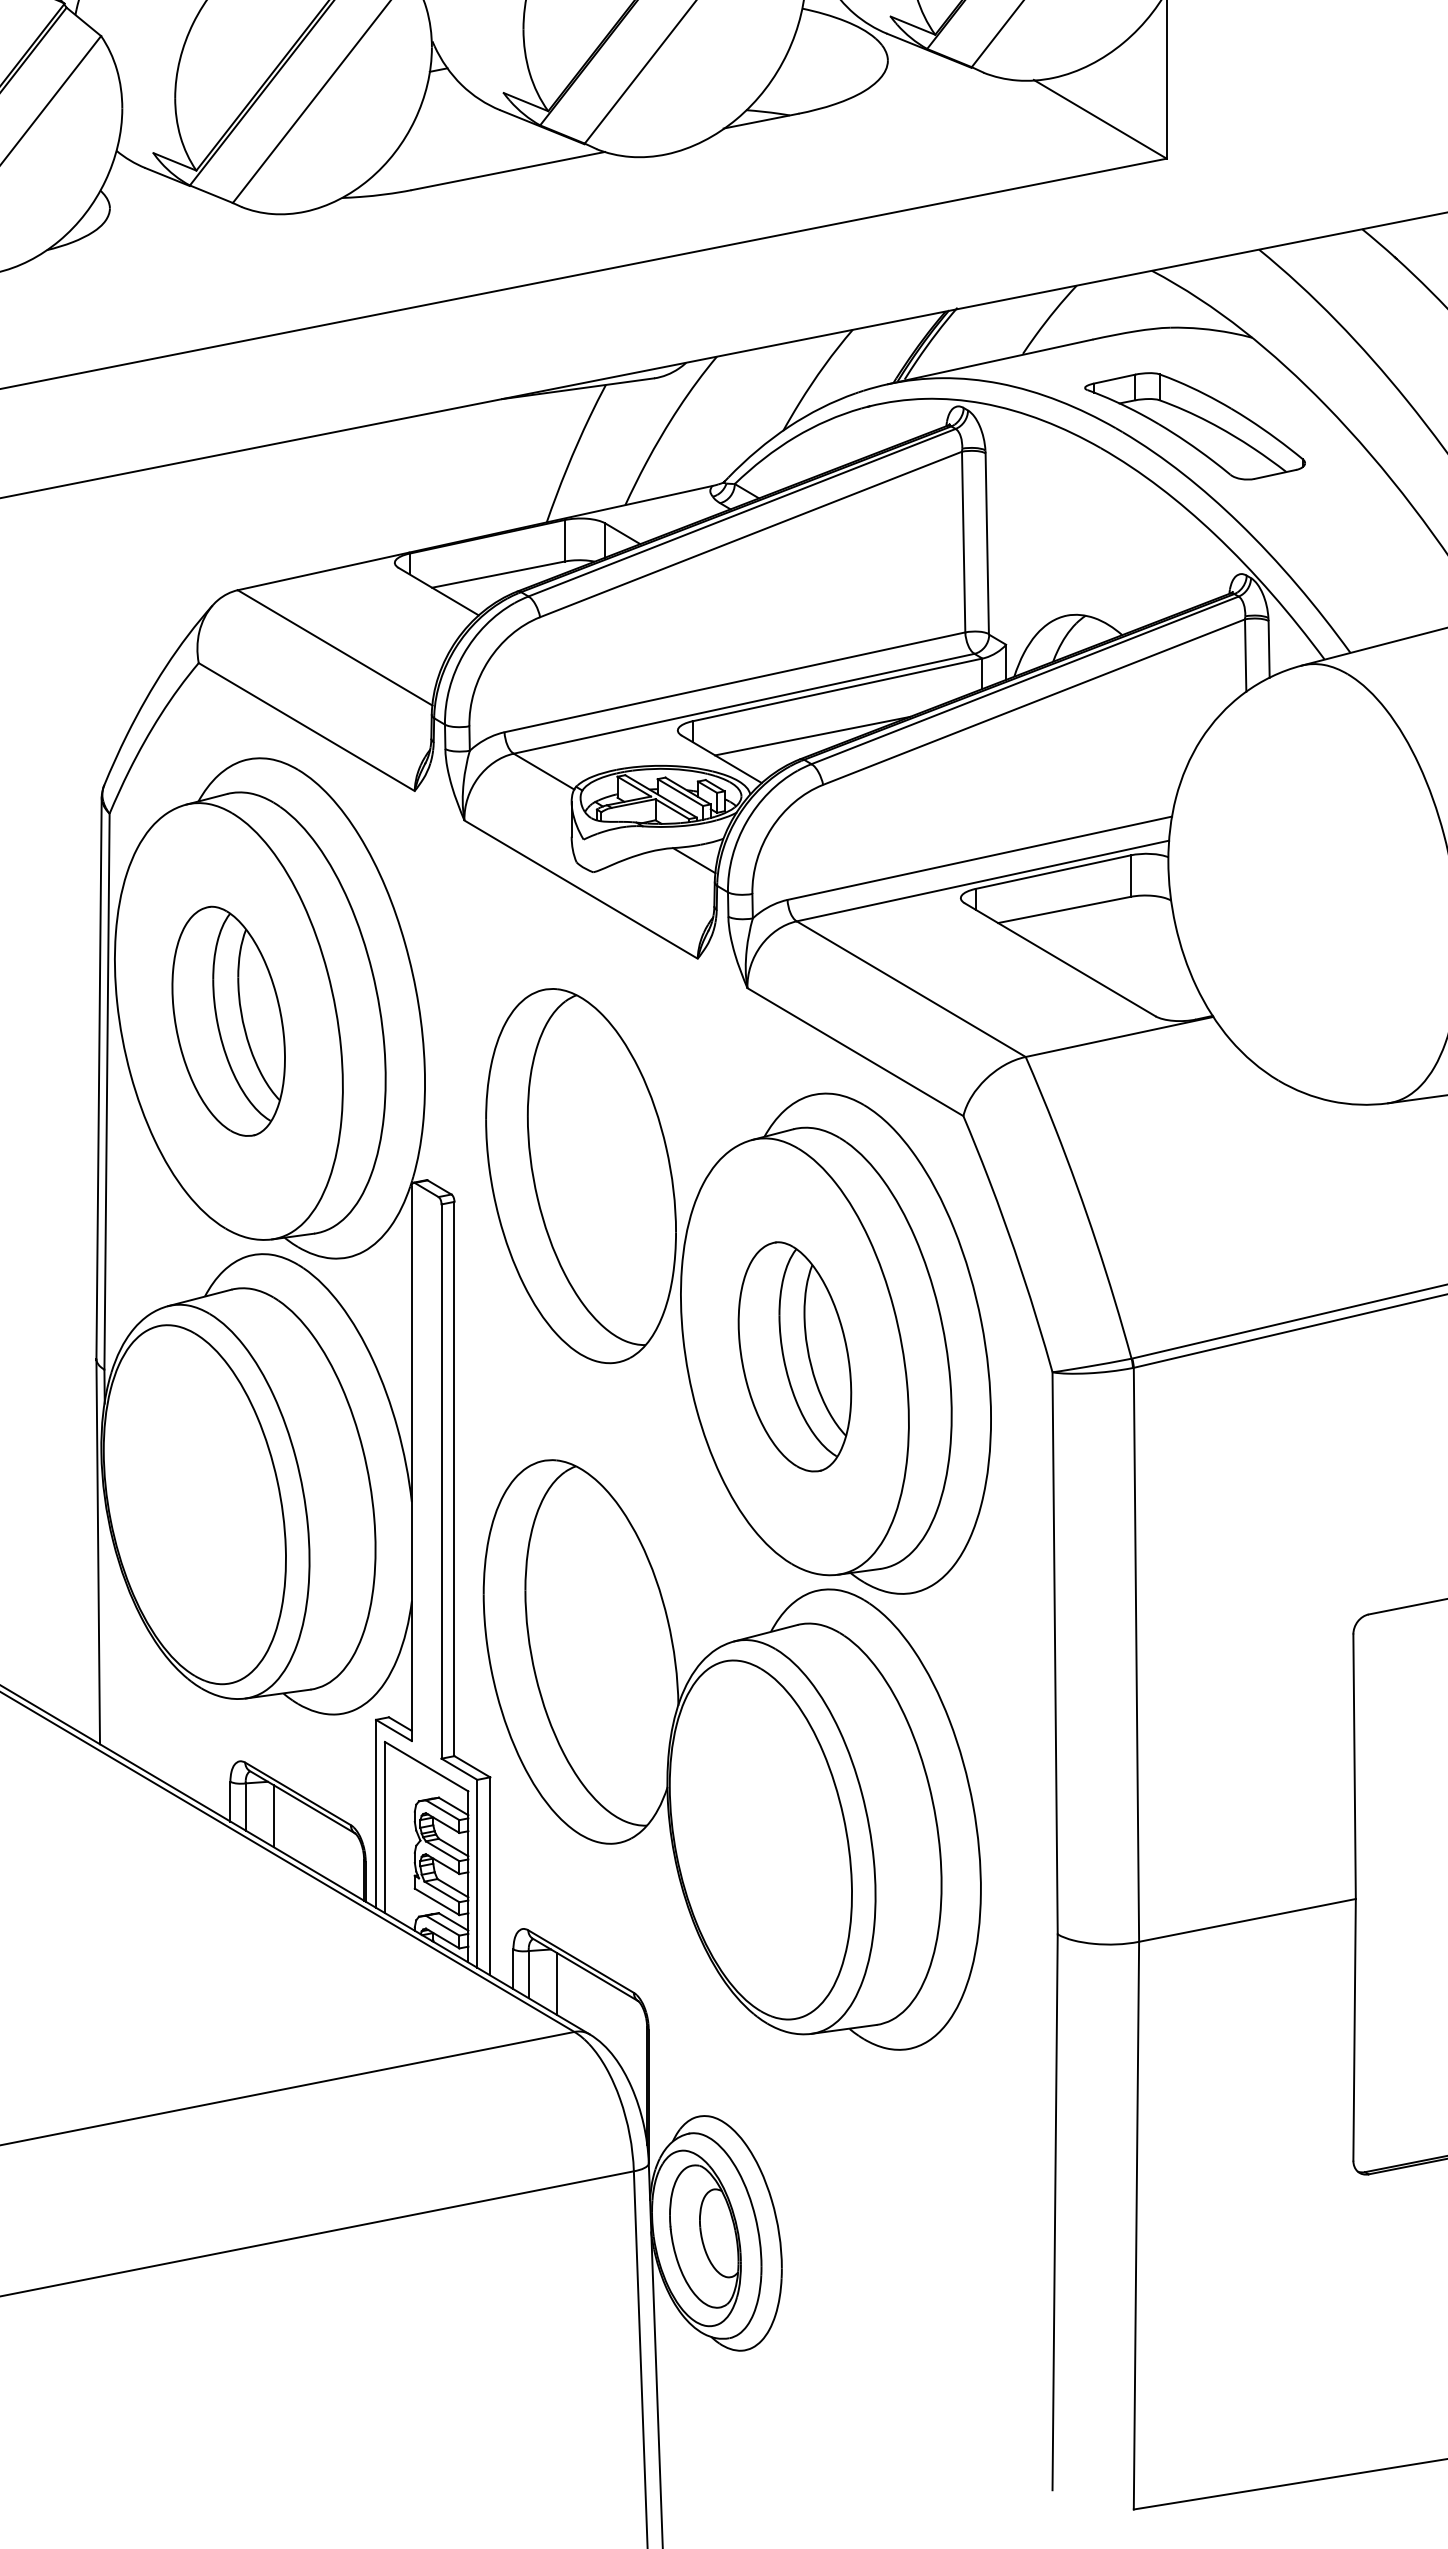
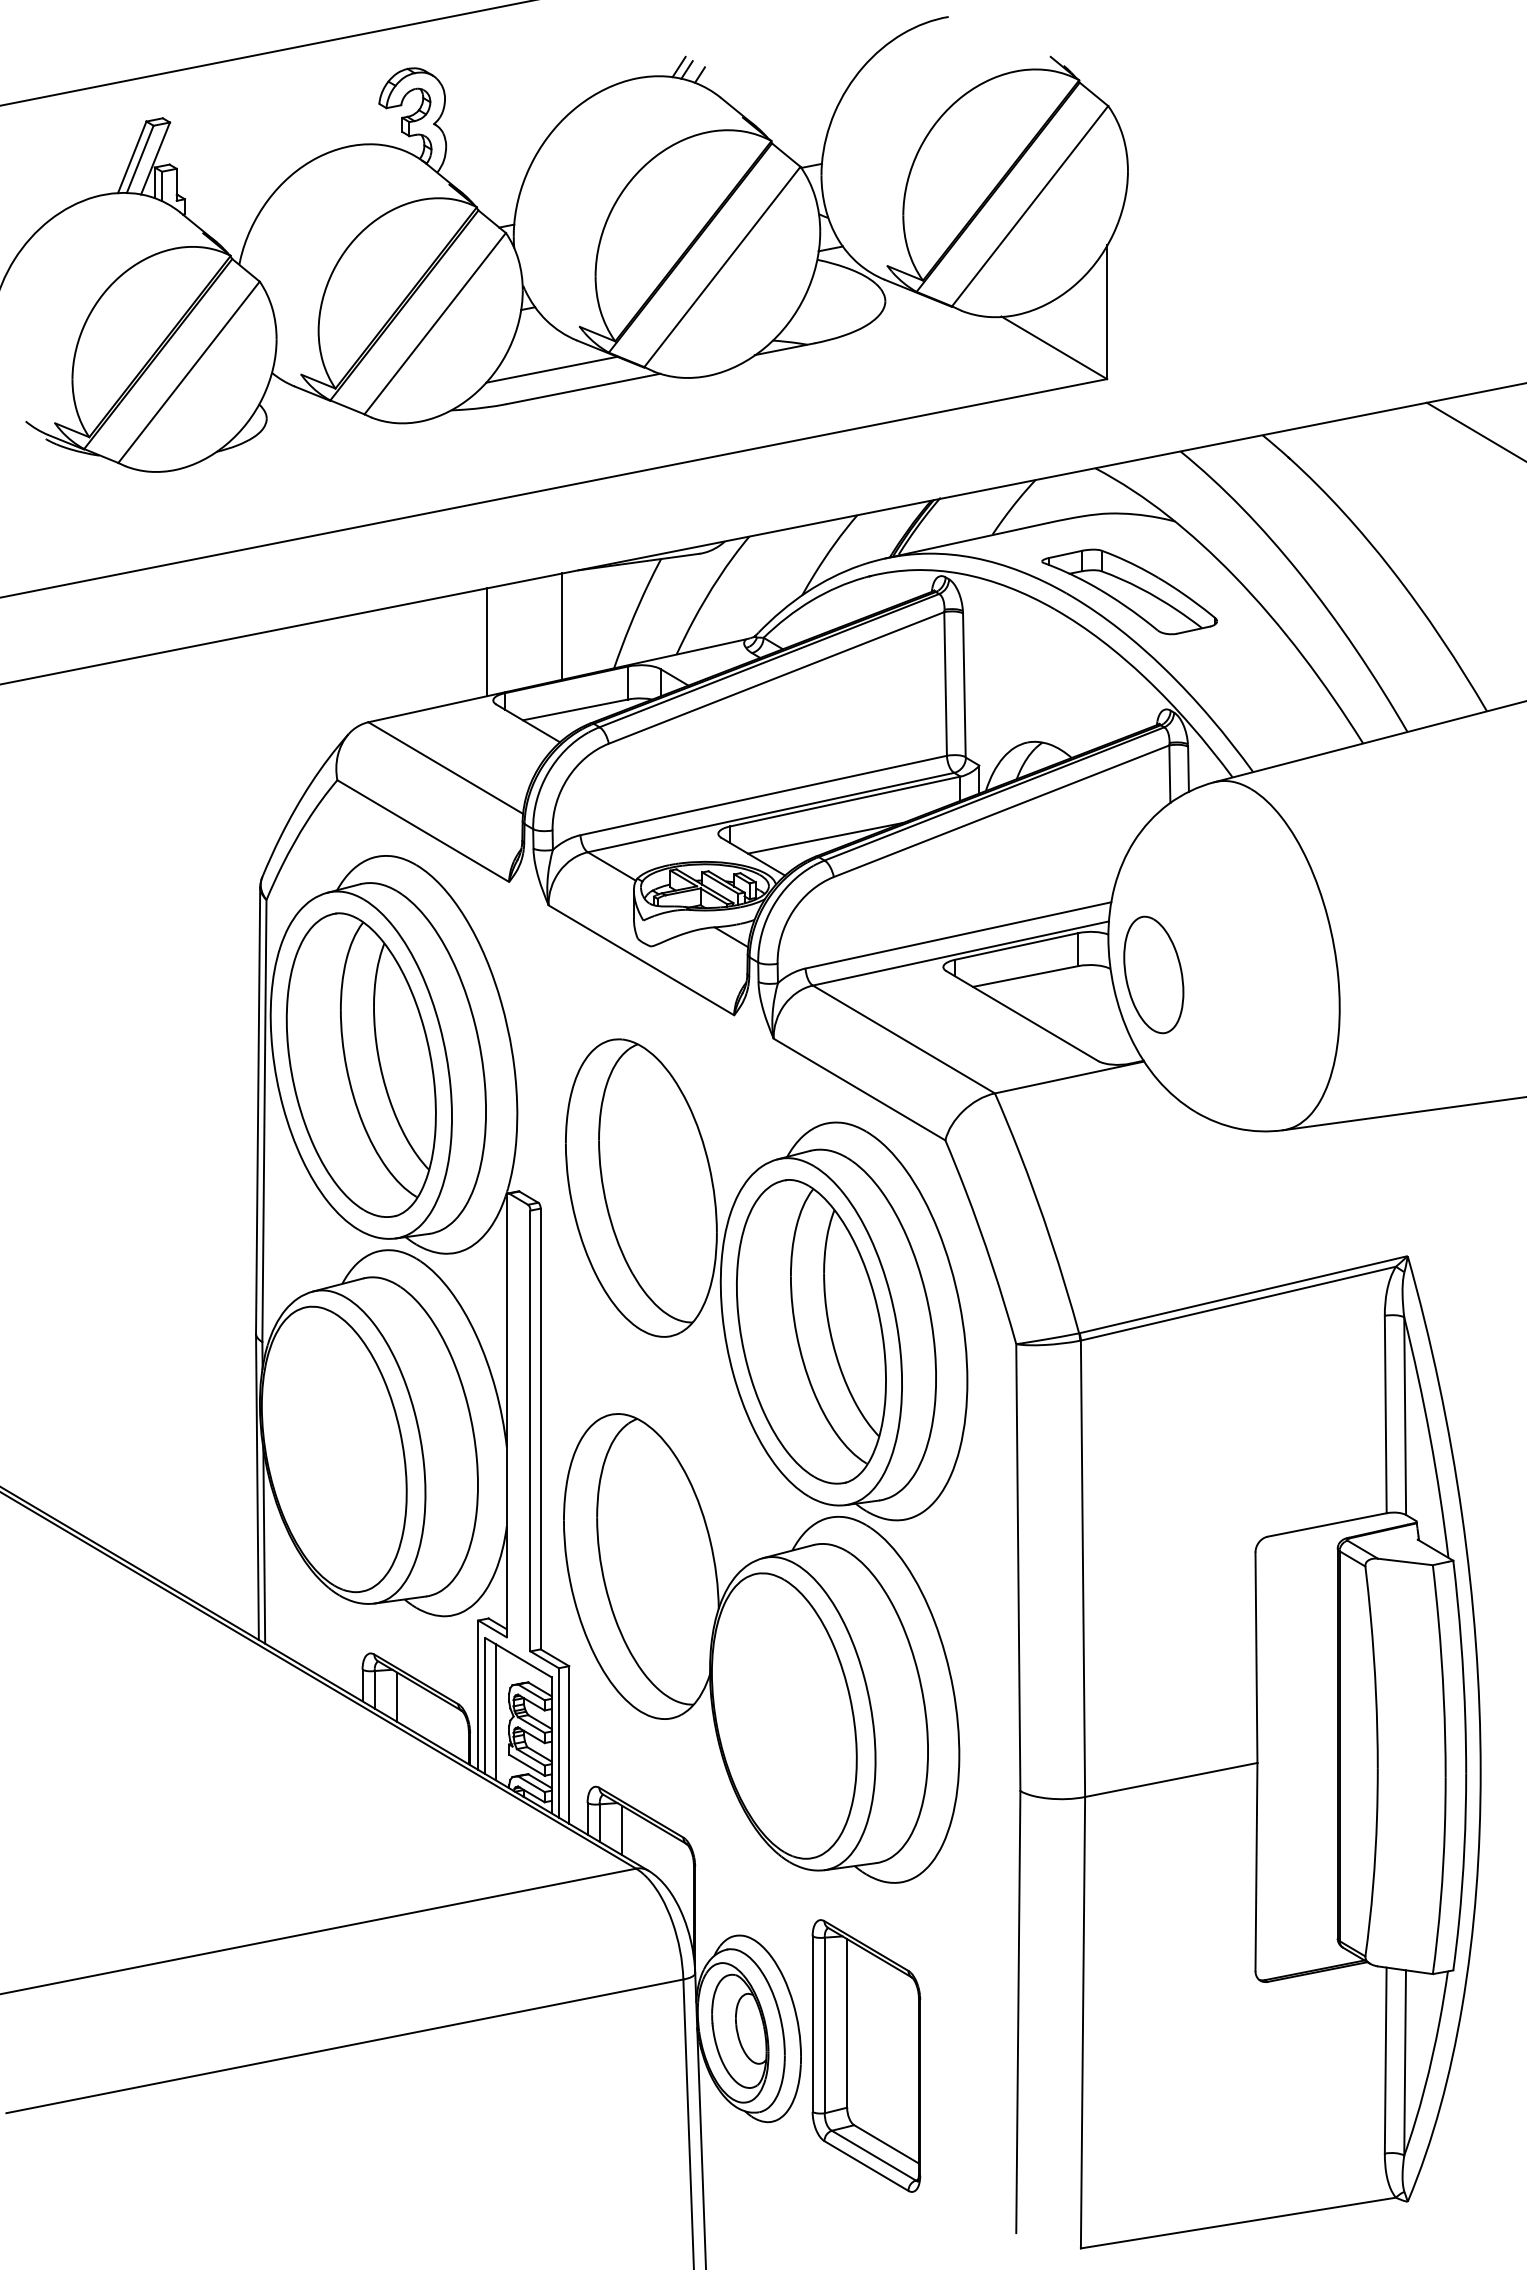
line: (468, 146) -> (551, 369), added
line: (481, 469) -> (562, 626), added
line: (387, 489) -> (487, 642), added
part: (1225, 907) -> (1153, 974), added
part: (227, 1020) -> (360, 1064), size x1.67
part: (795, 1356) -> (811, 1331), size x1.67
line: (107, 1625) -> (264, 1545), added
line: (397, 1835) -> (495, 1712), added
part: (864, 2266) -> (866, 2055), added

